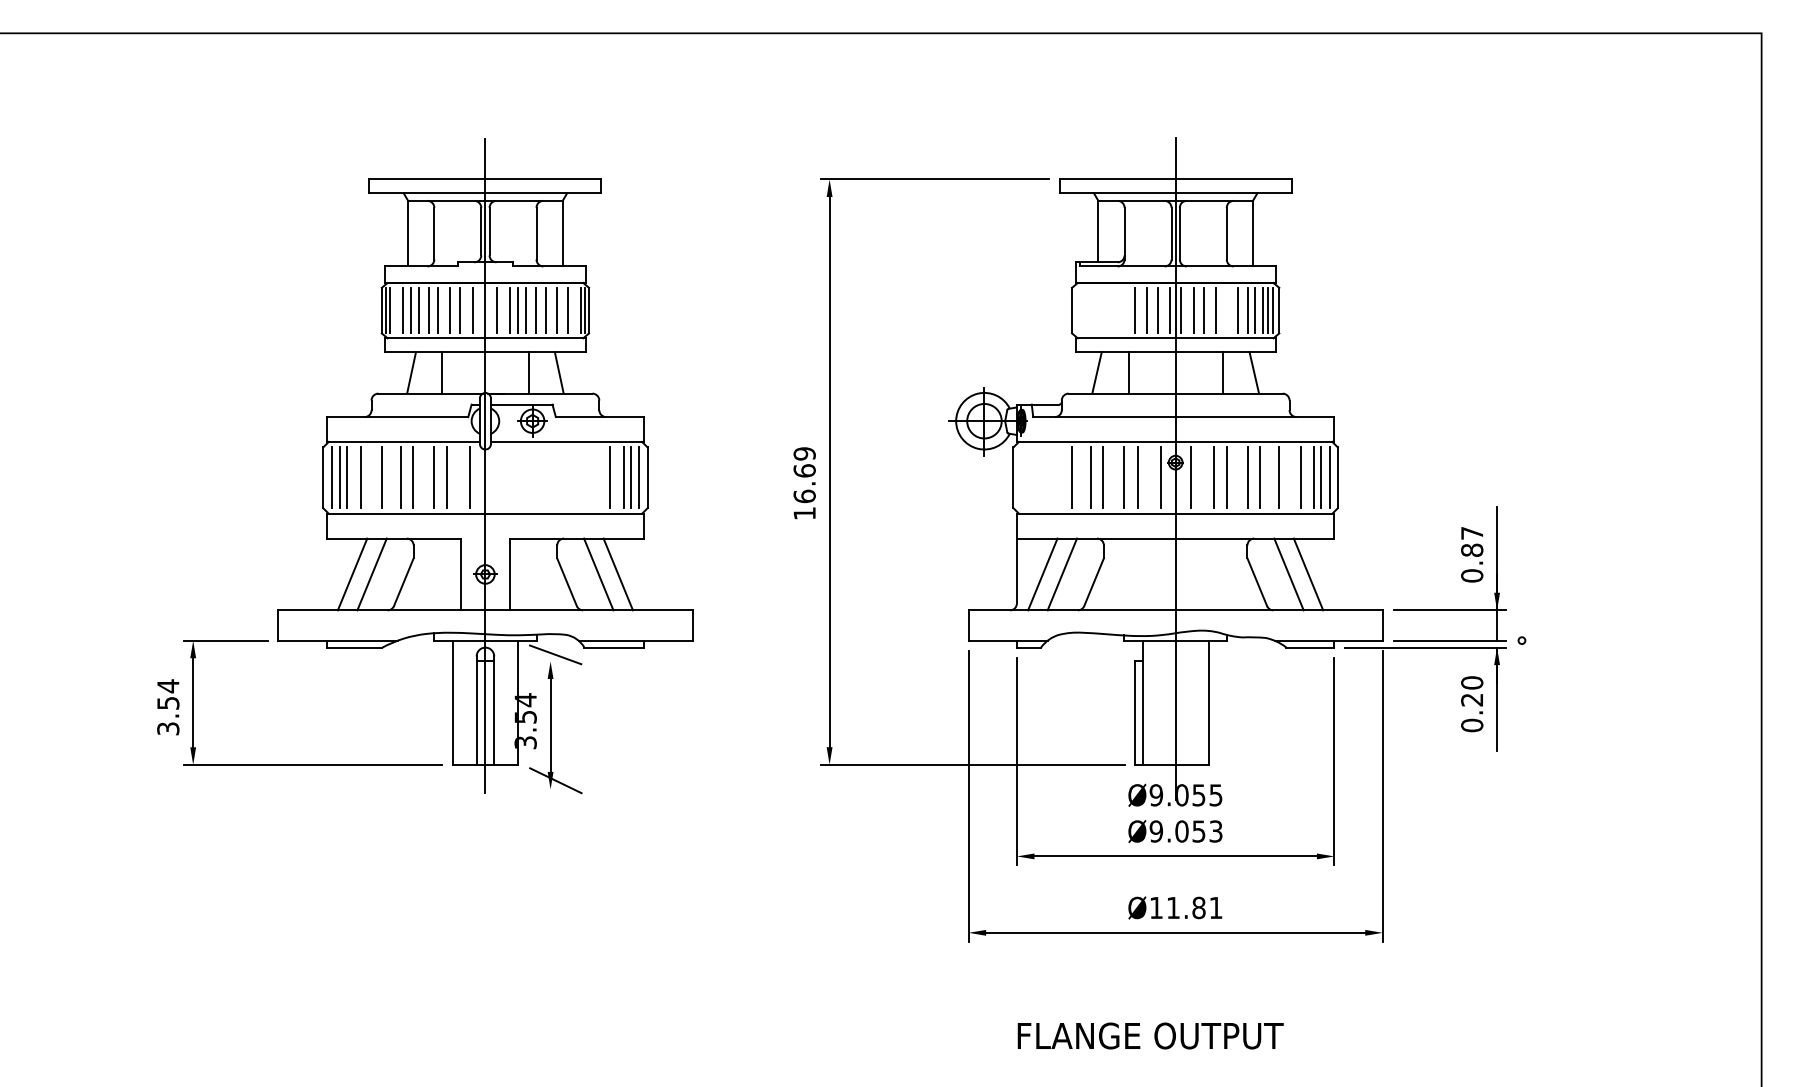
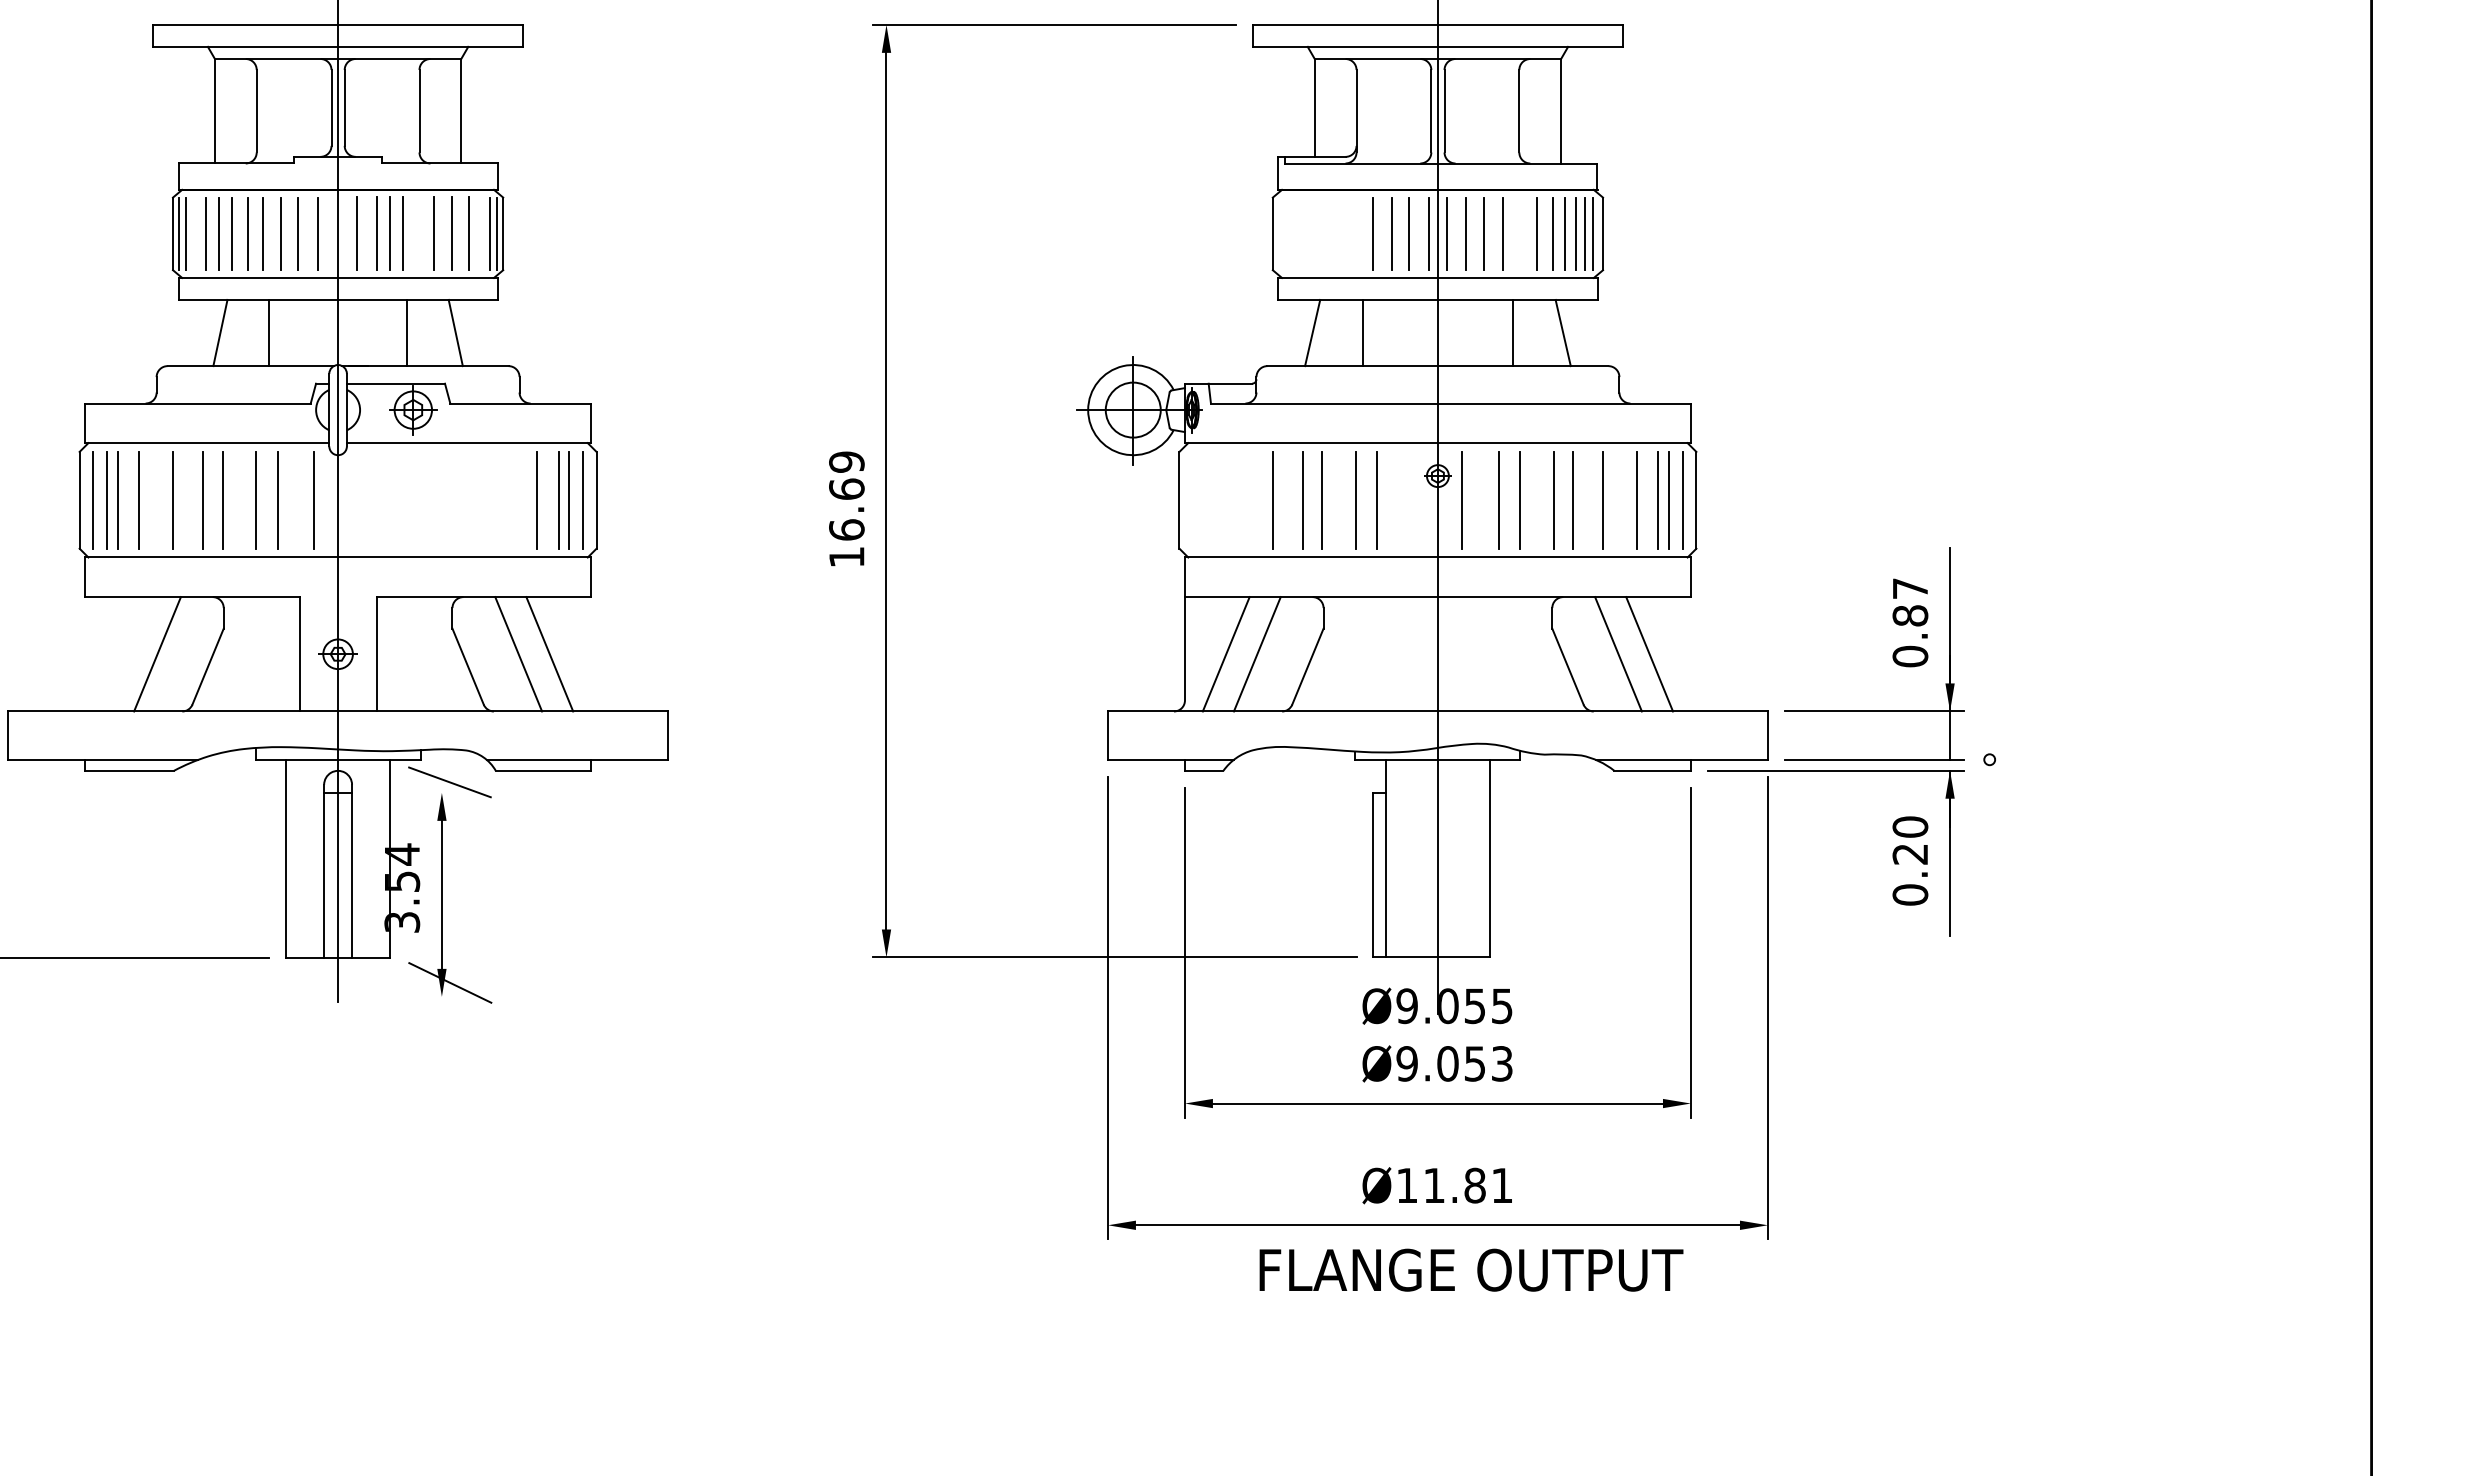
line: (536, 310) -> (419, 233), removed
line: (1160, 477) -> (1413, 499), removed
line: (352, 574) -> (126, 654), removed
text: (1150, 1035) -> (1471, 1269), moved

